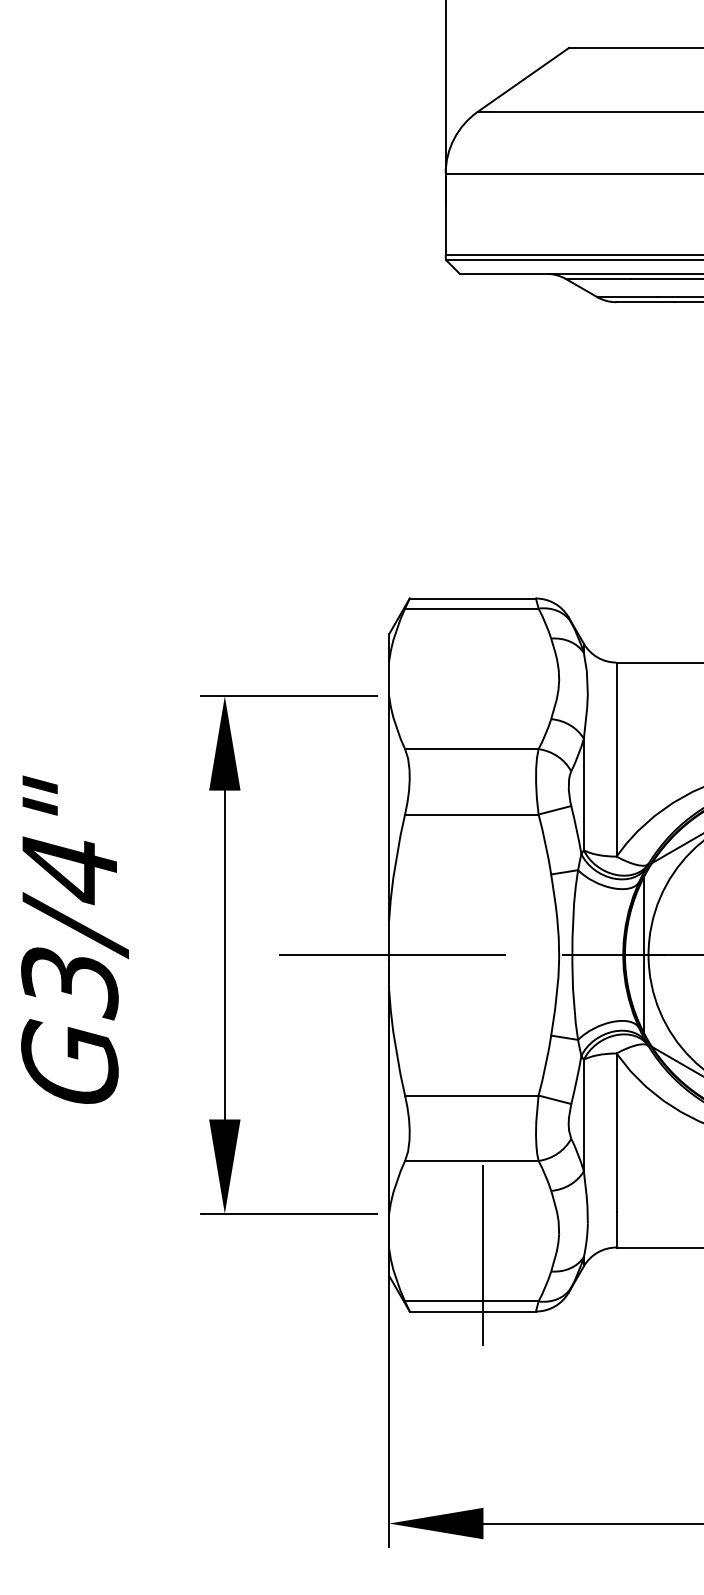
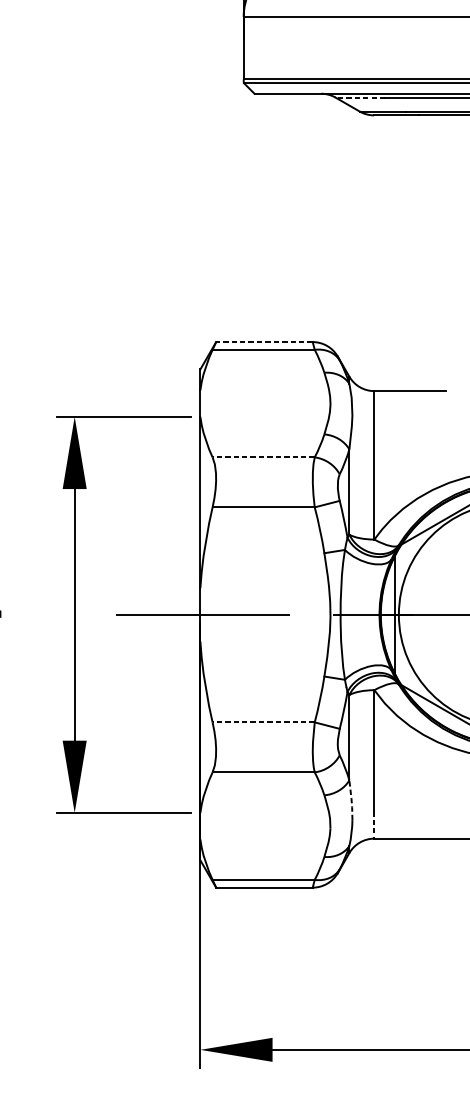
line: (597, 278) -> (359, 97), solid -> dashed
line: (472, 598) -> (264, 342), solid -> dashed
line: (471, 749) -> (263, 457), solid -> dashed
line: (471, 1095) -> (263, 722), solid -> dashed
line: (586, 1197) -> (351, 800), solid -> dashed
line: (616, 1229) -> (374, 824), solid -> dashed
line: (482, 1255) -> (271, 844), removed

